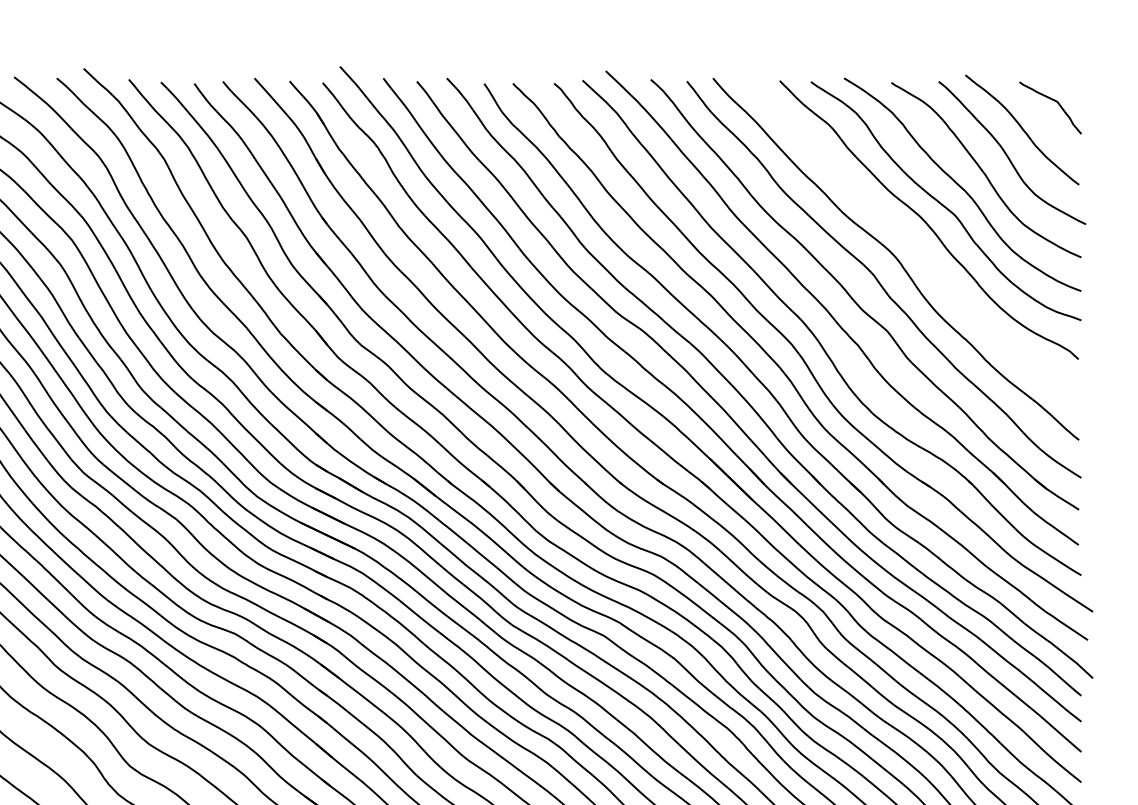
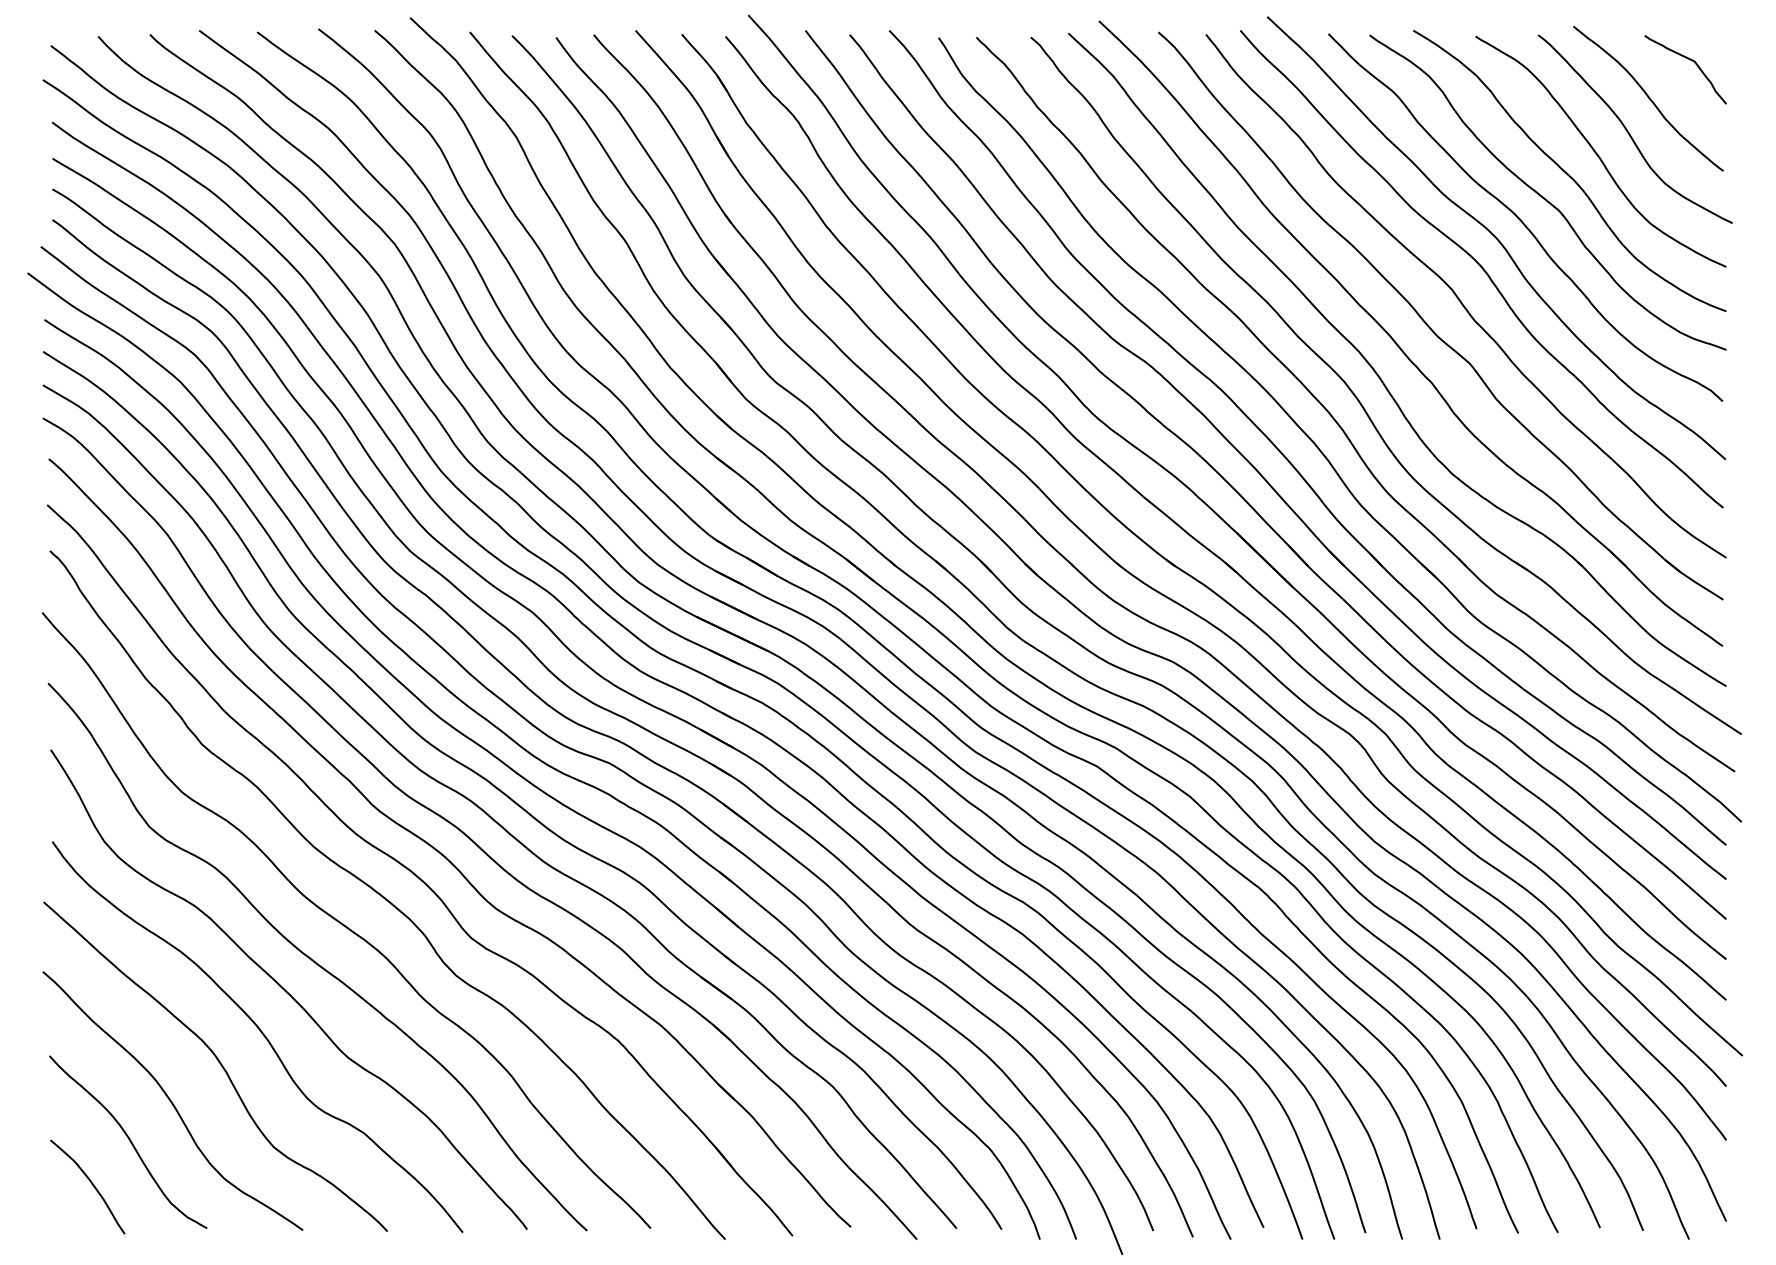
curve: (907, 235) -> (1496, 238), added

